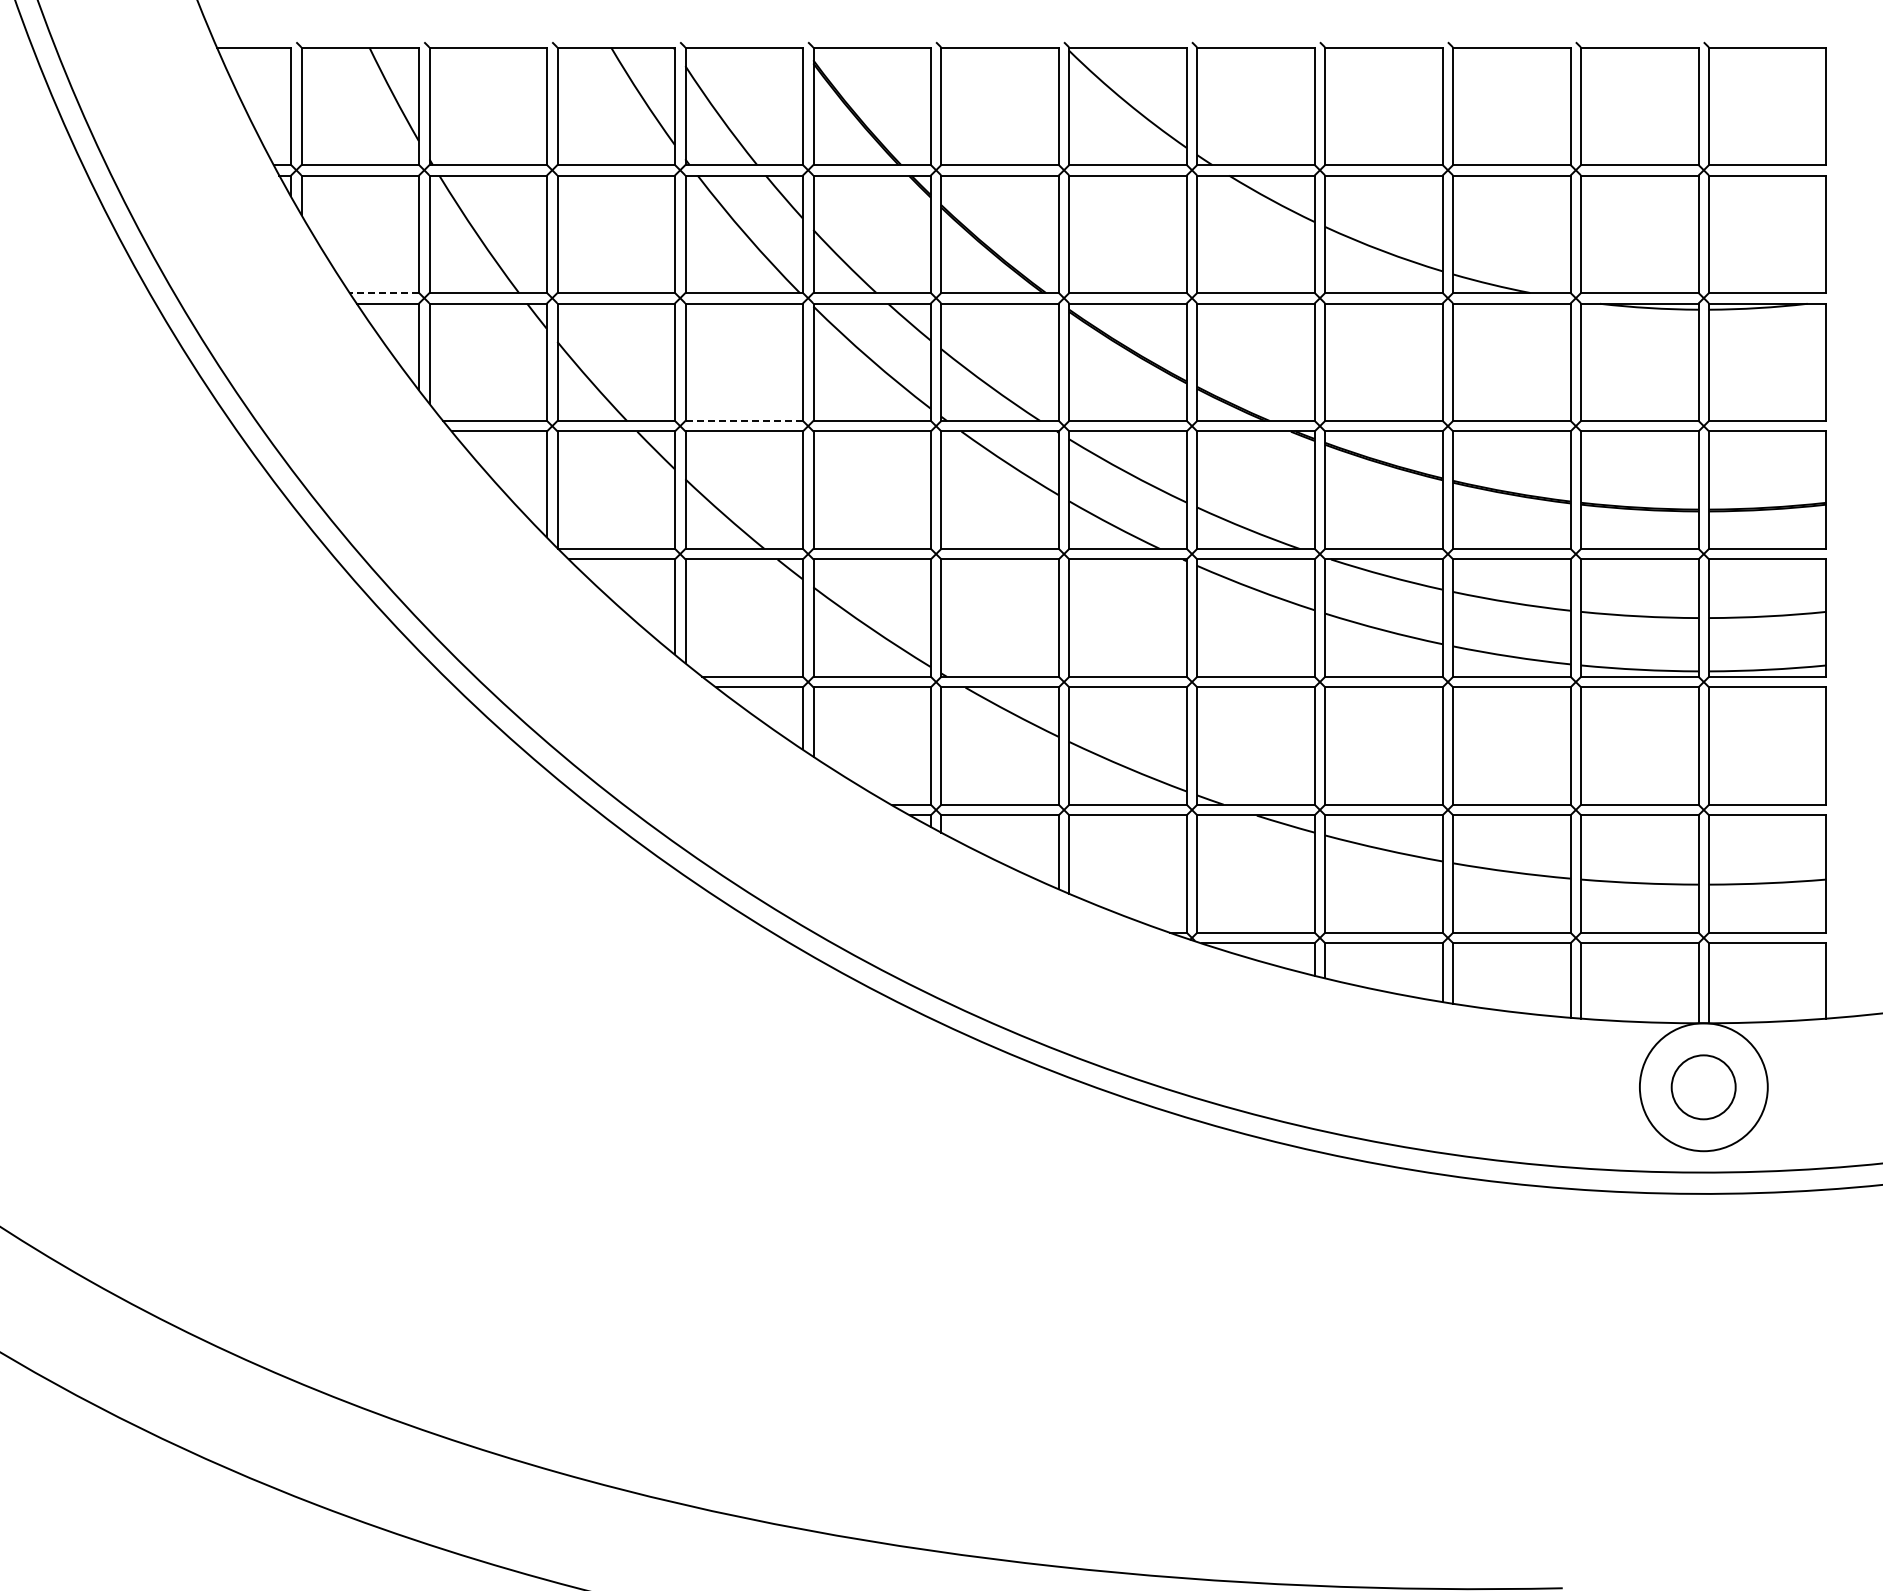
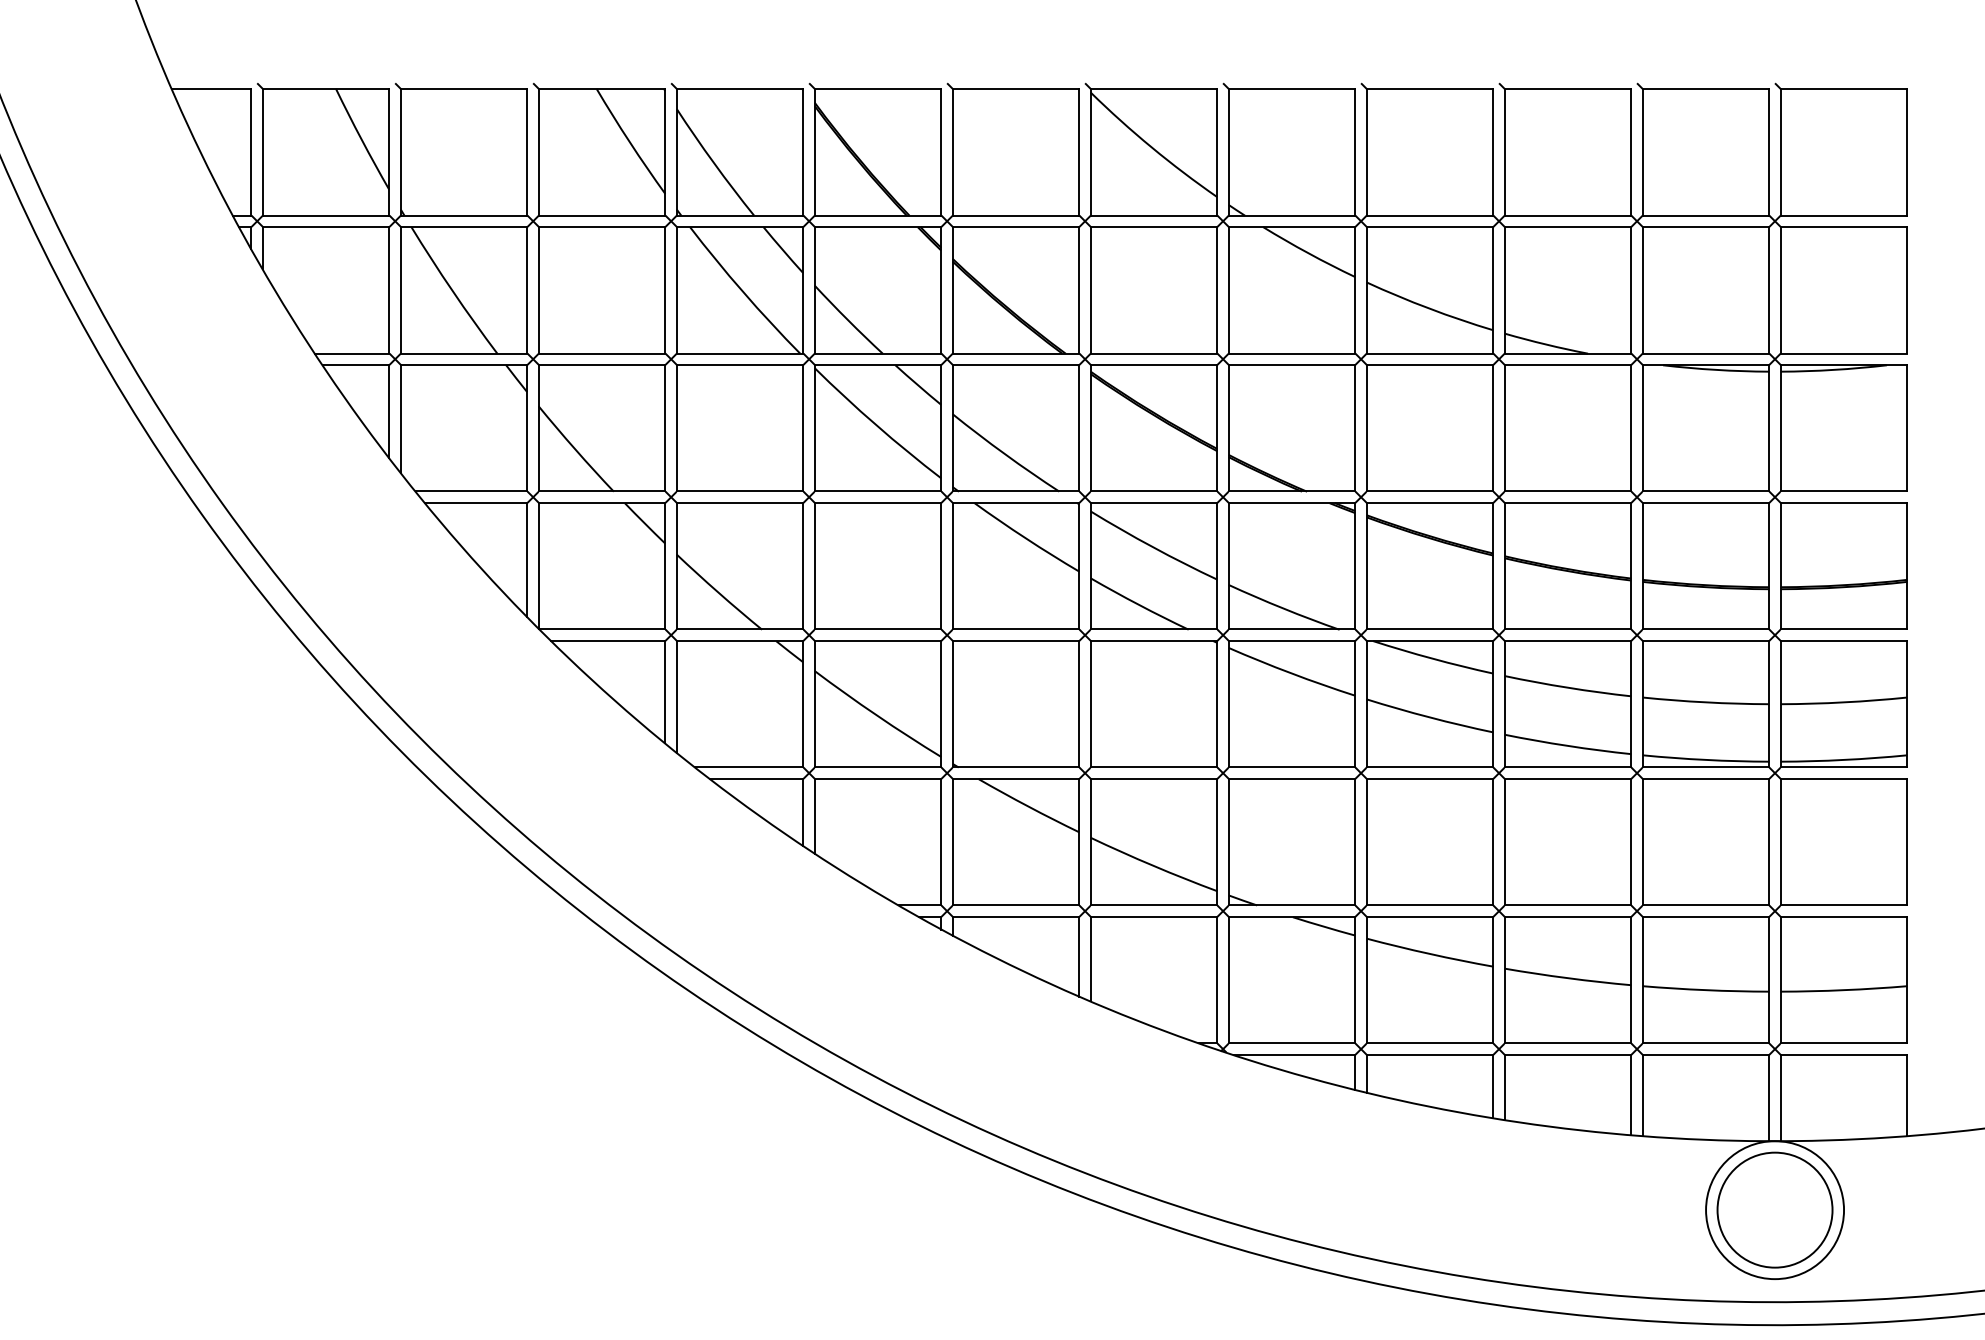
line: (384, 292) -> (352, 353), dashed -> solid
line: (744, 420) -> (740, 491), dashed -> solid
circle: (1703, 1087) -> (1774, 1210), size x1.67

